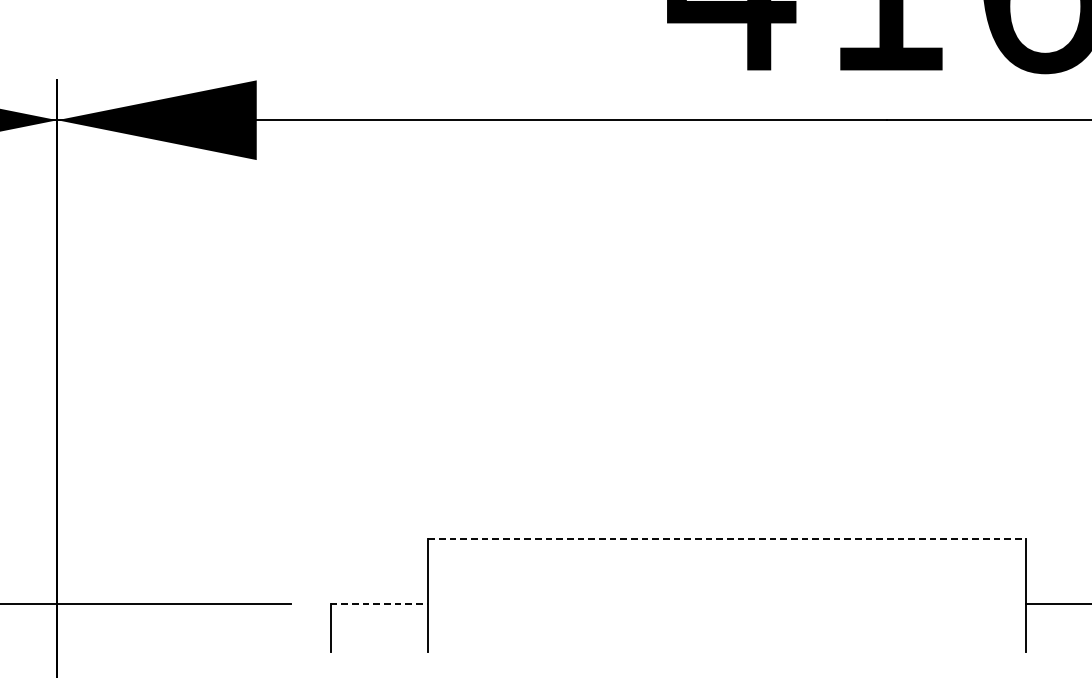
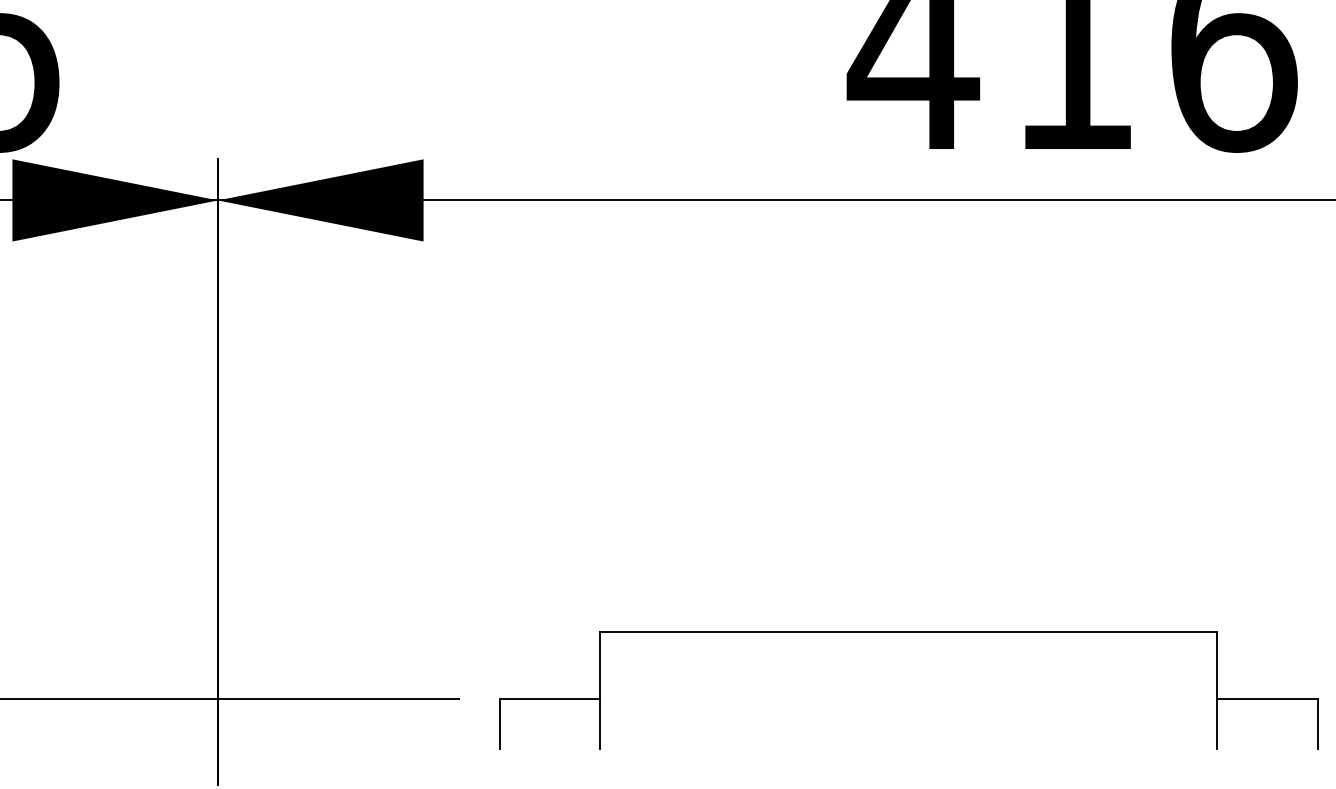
line: (727, 538) -> (909, 631), dashed -> solid
line: (379, 604) -> (550, 699), dashed -> solid

